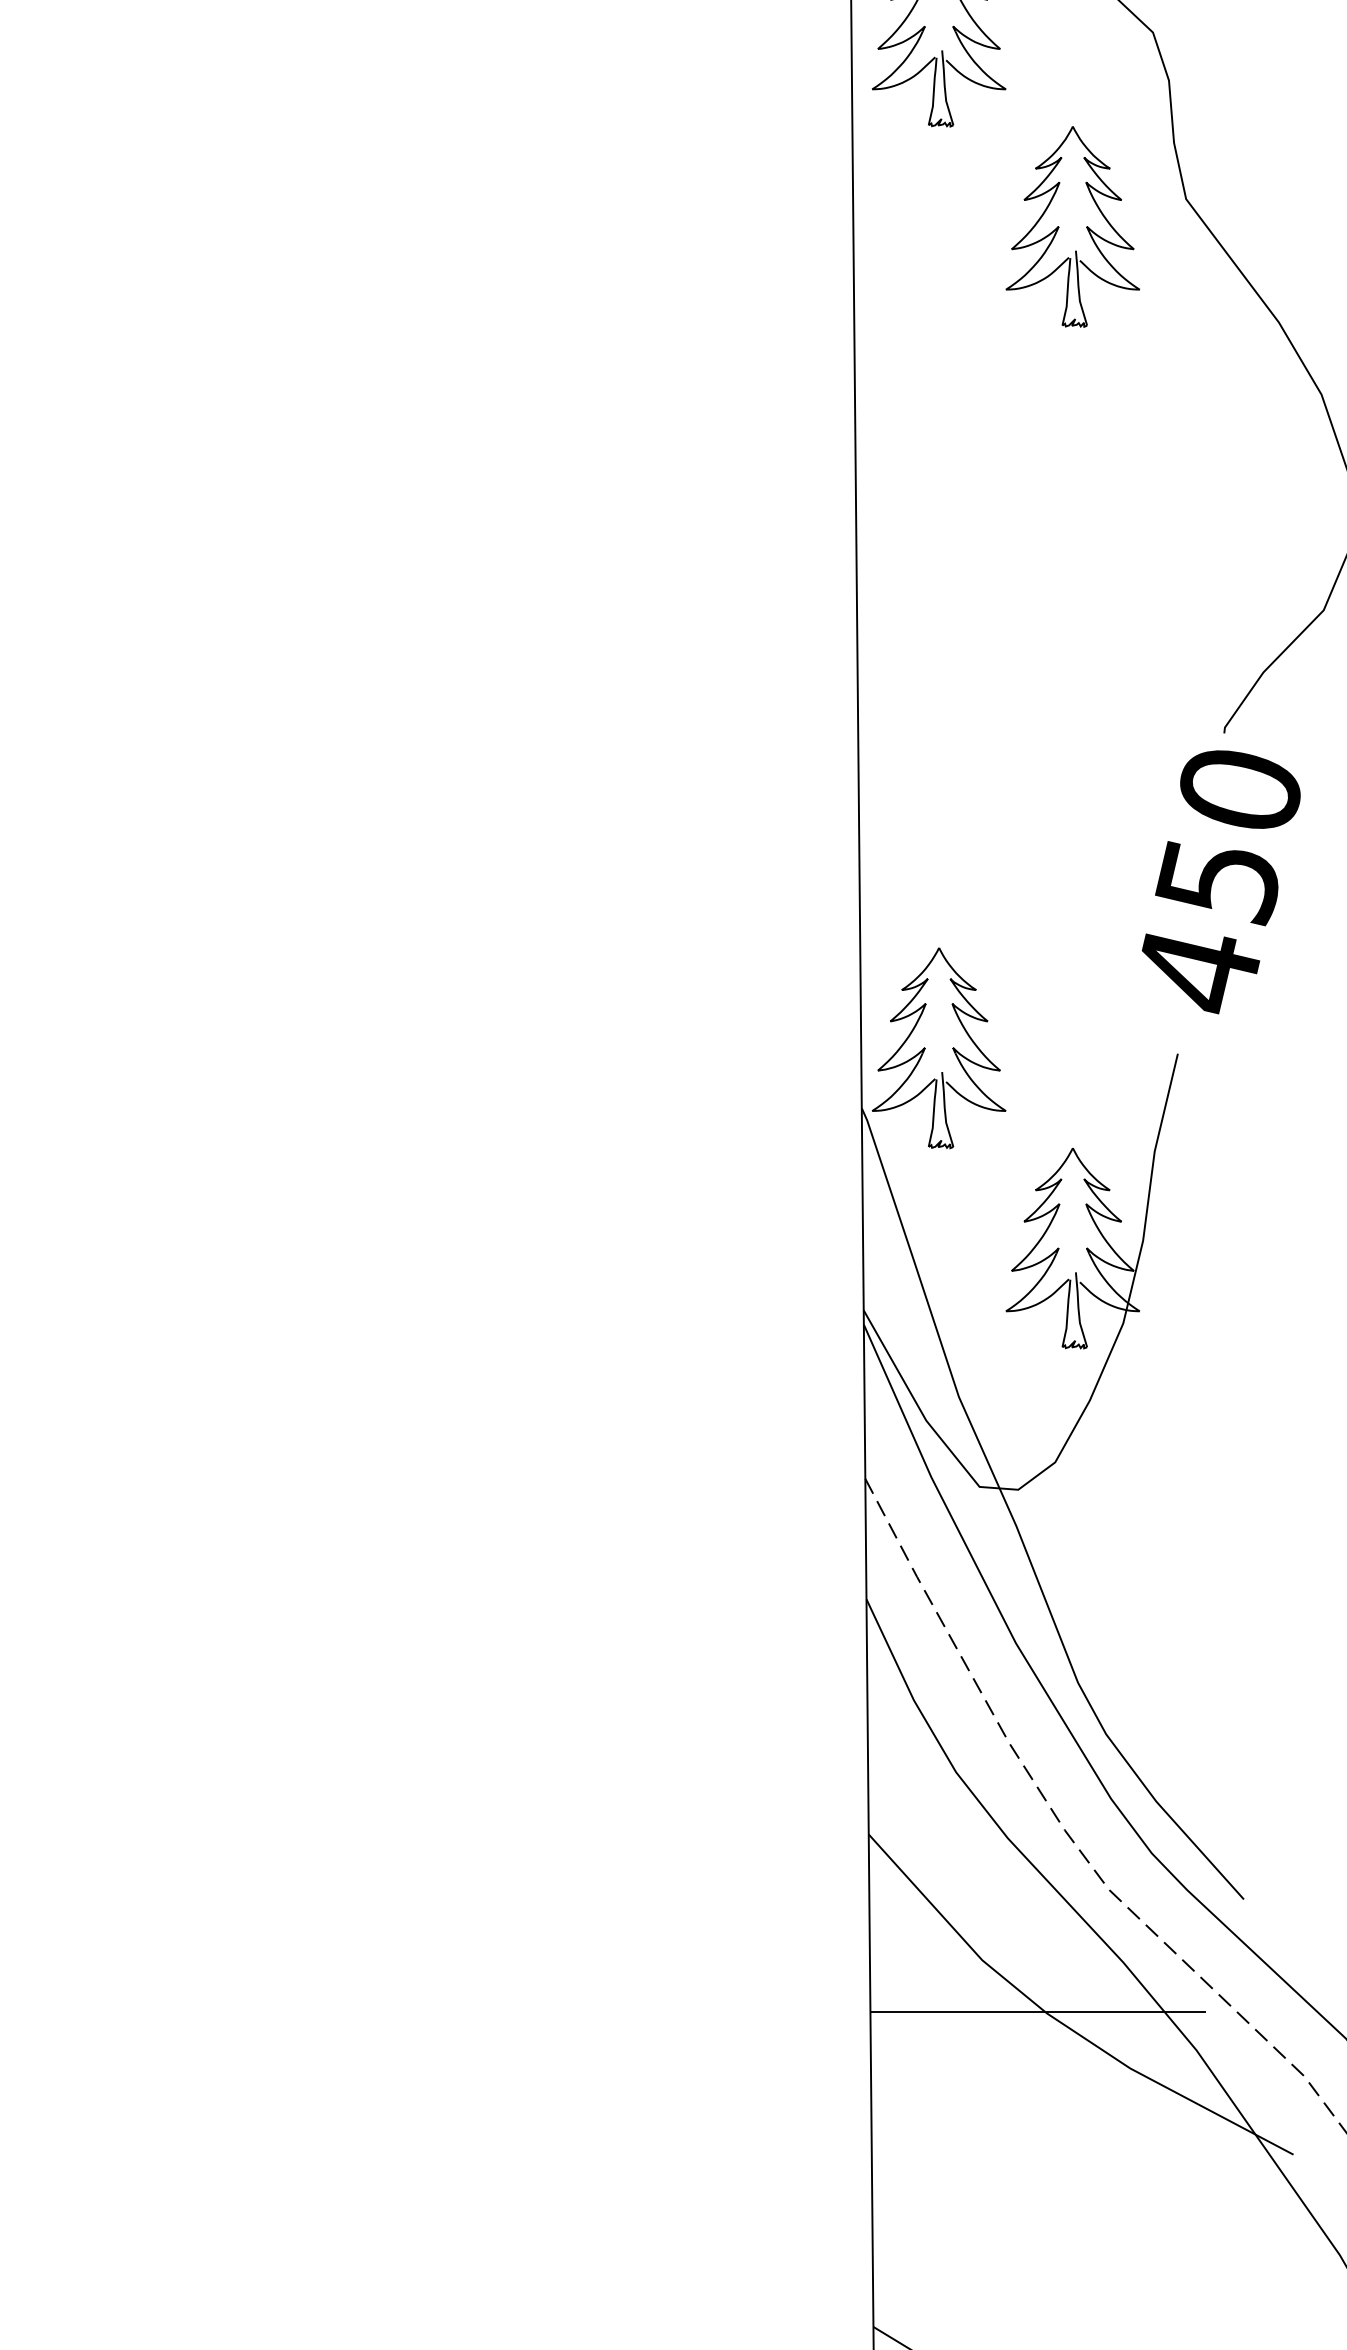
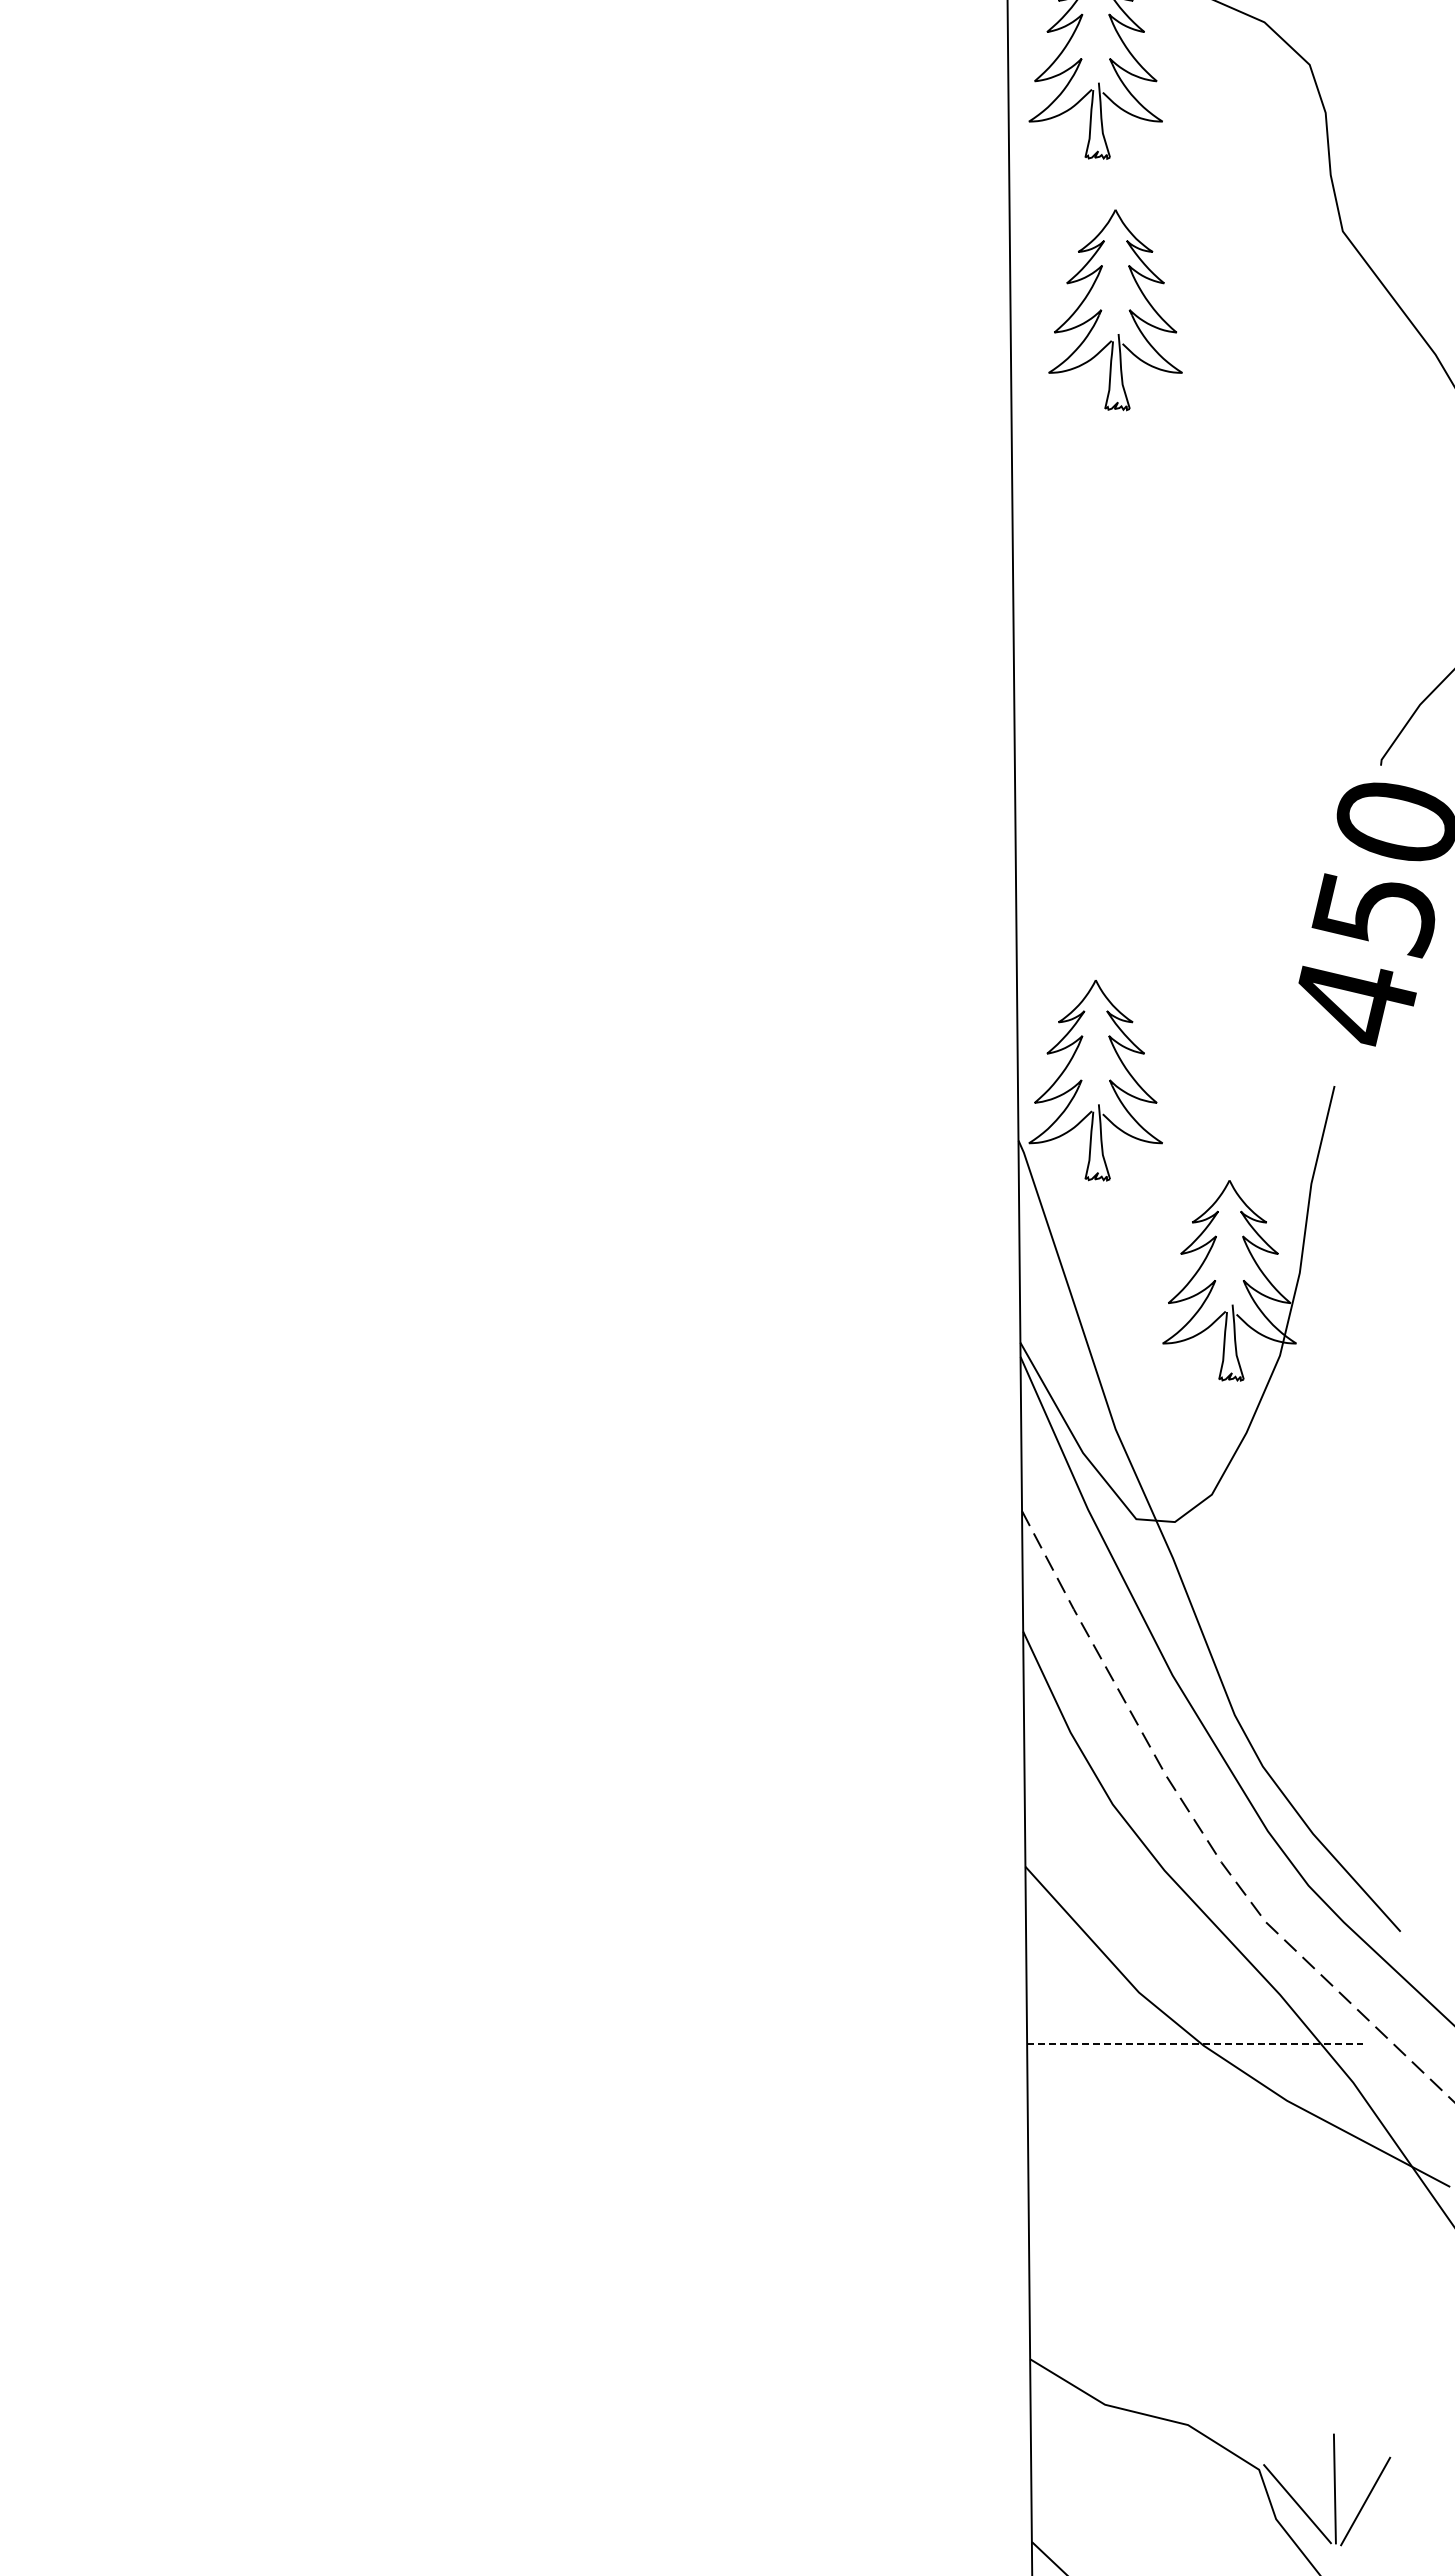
part: (1059, 227) -> (1102, 310), moved
line: (1038, 2011) -> (1195, 2043), solid -> dashed

